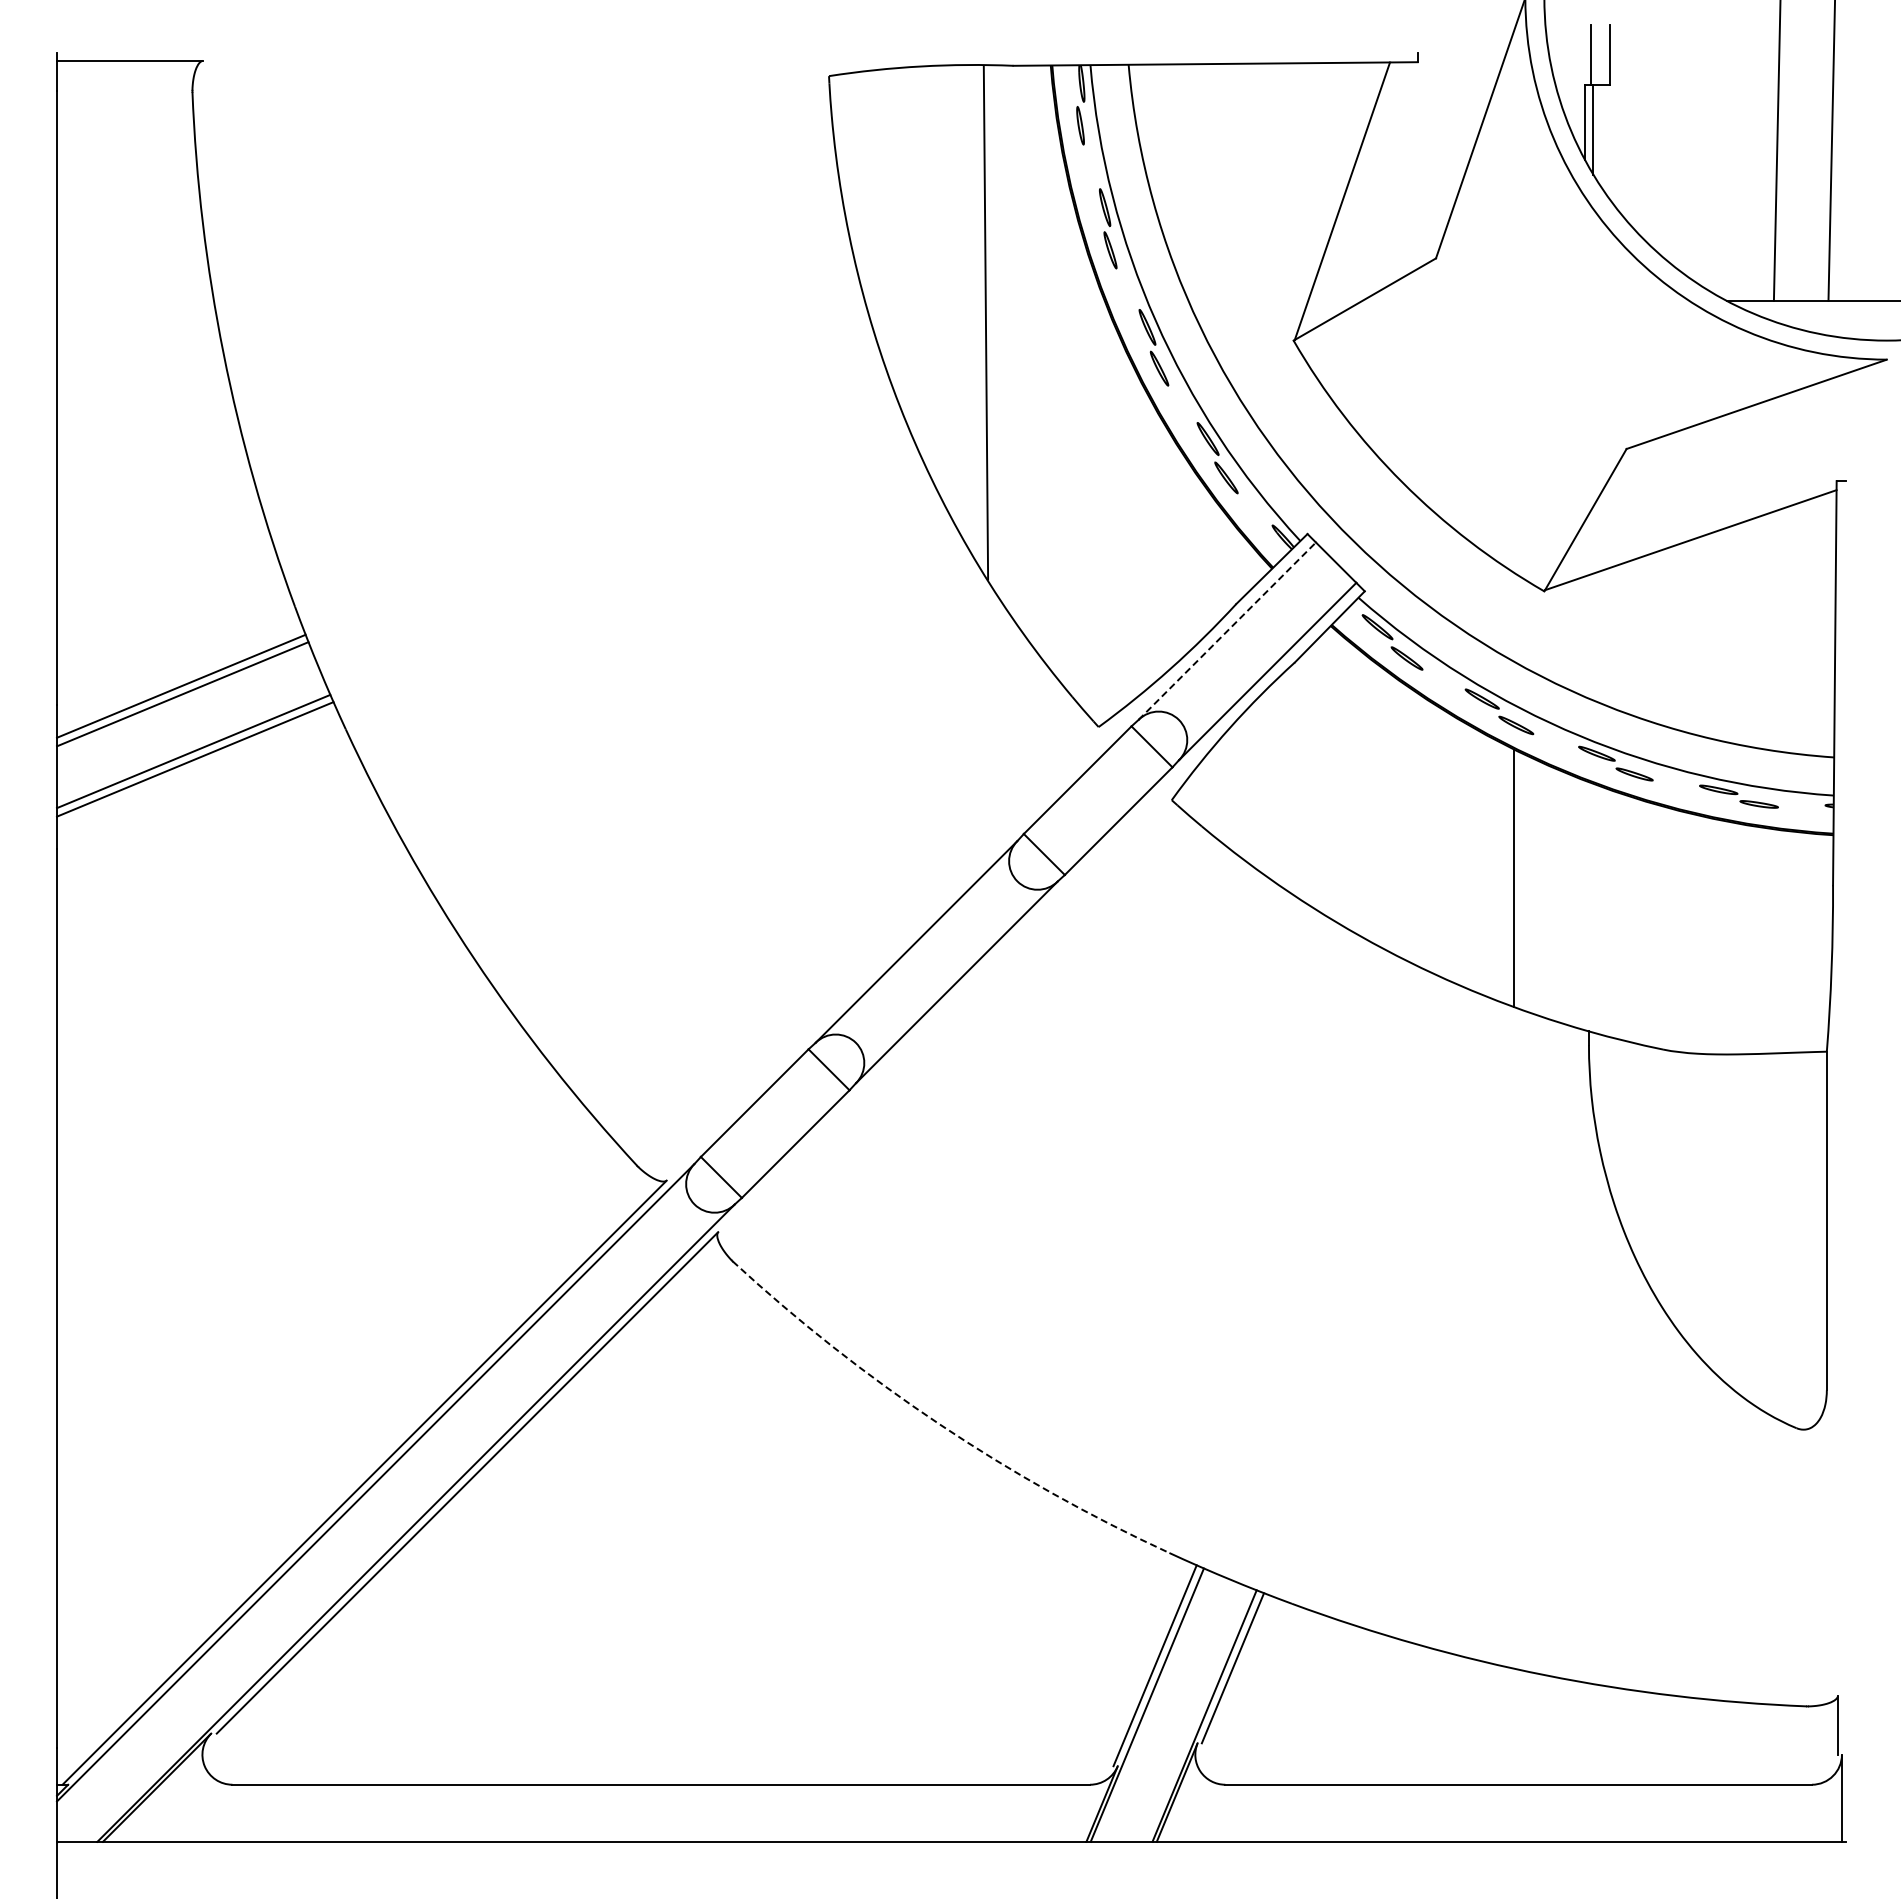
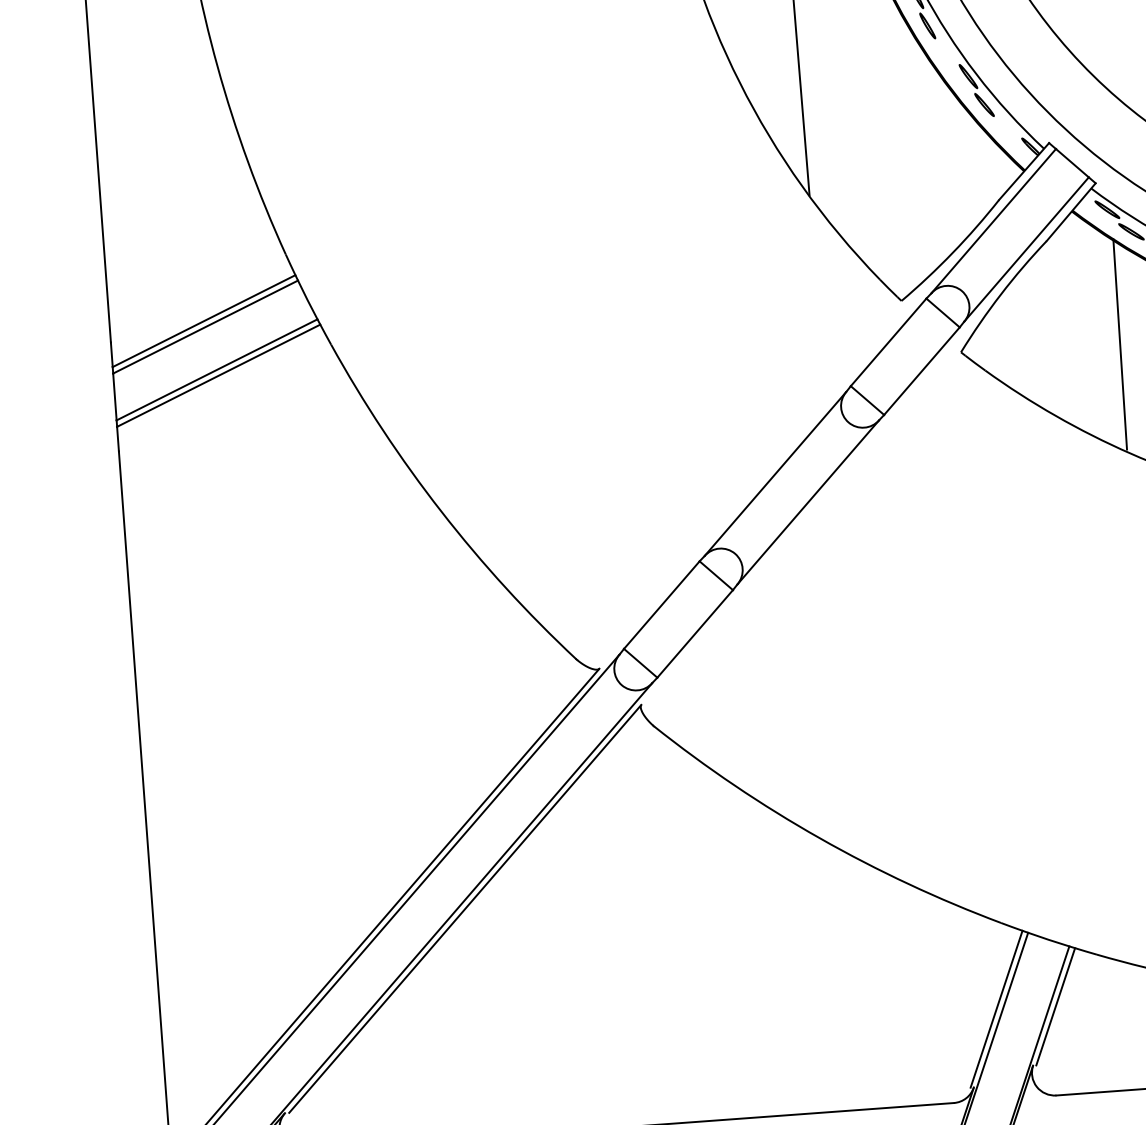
line: (1227, 630) -> (993, 220), dashed -> solid
line: (1381, 804) -> (1120, 343), added
arc: (939, 1424) -> (819, 838), dashed -> solid

